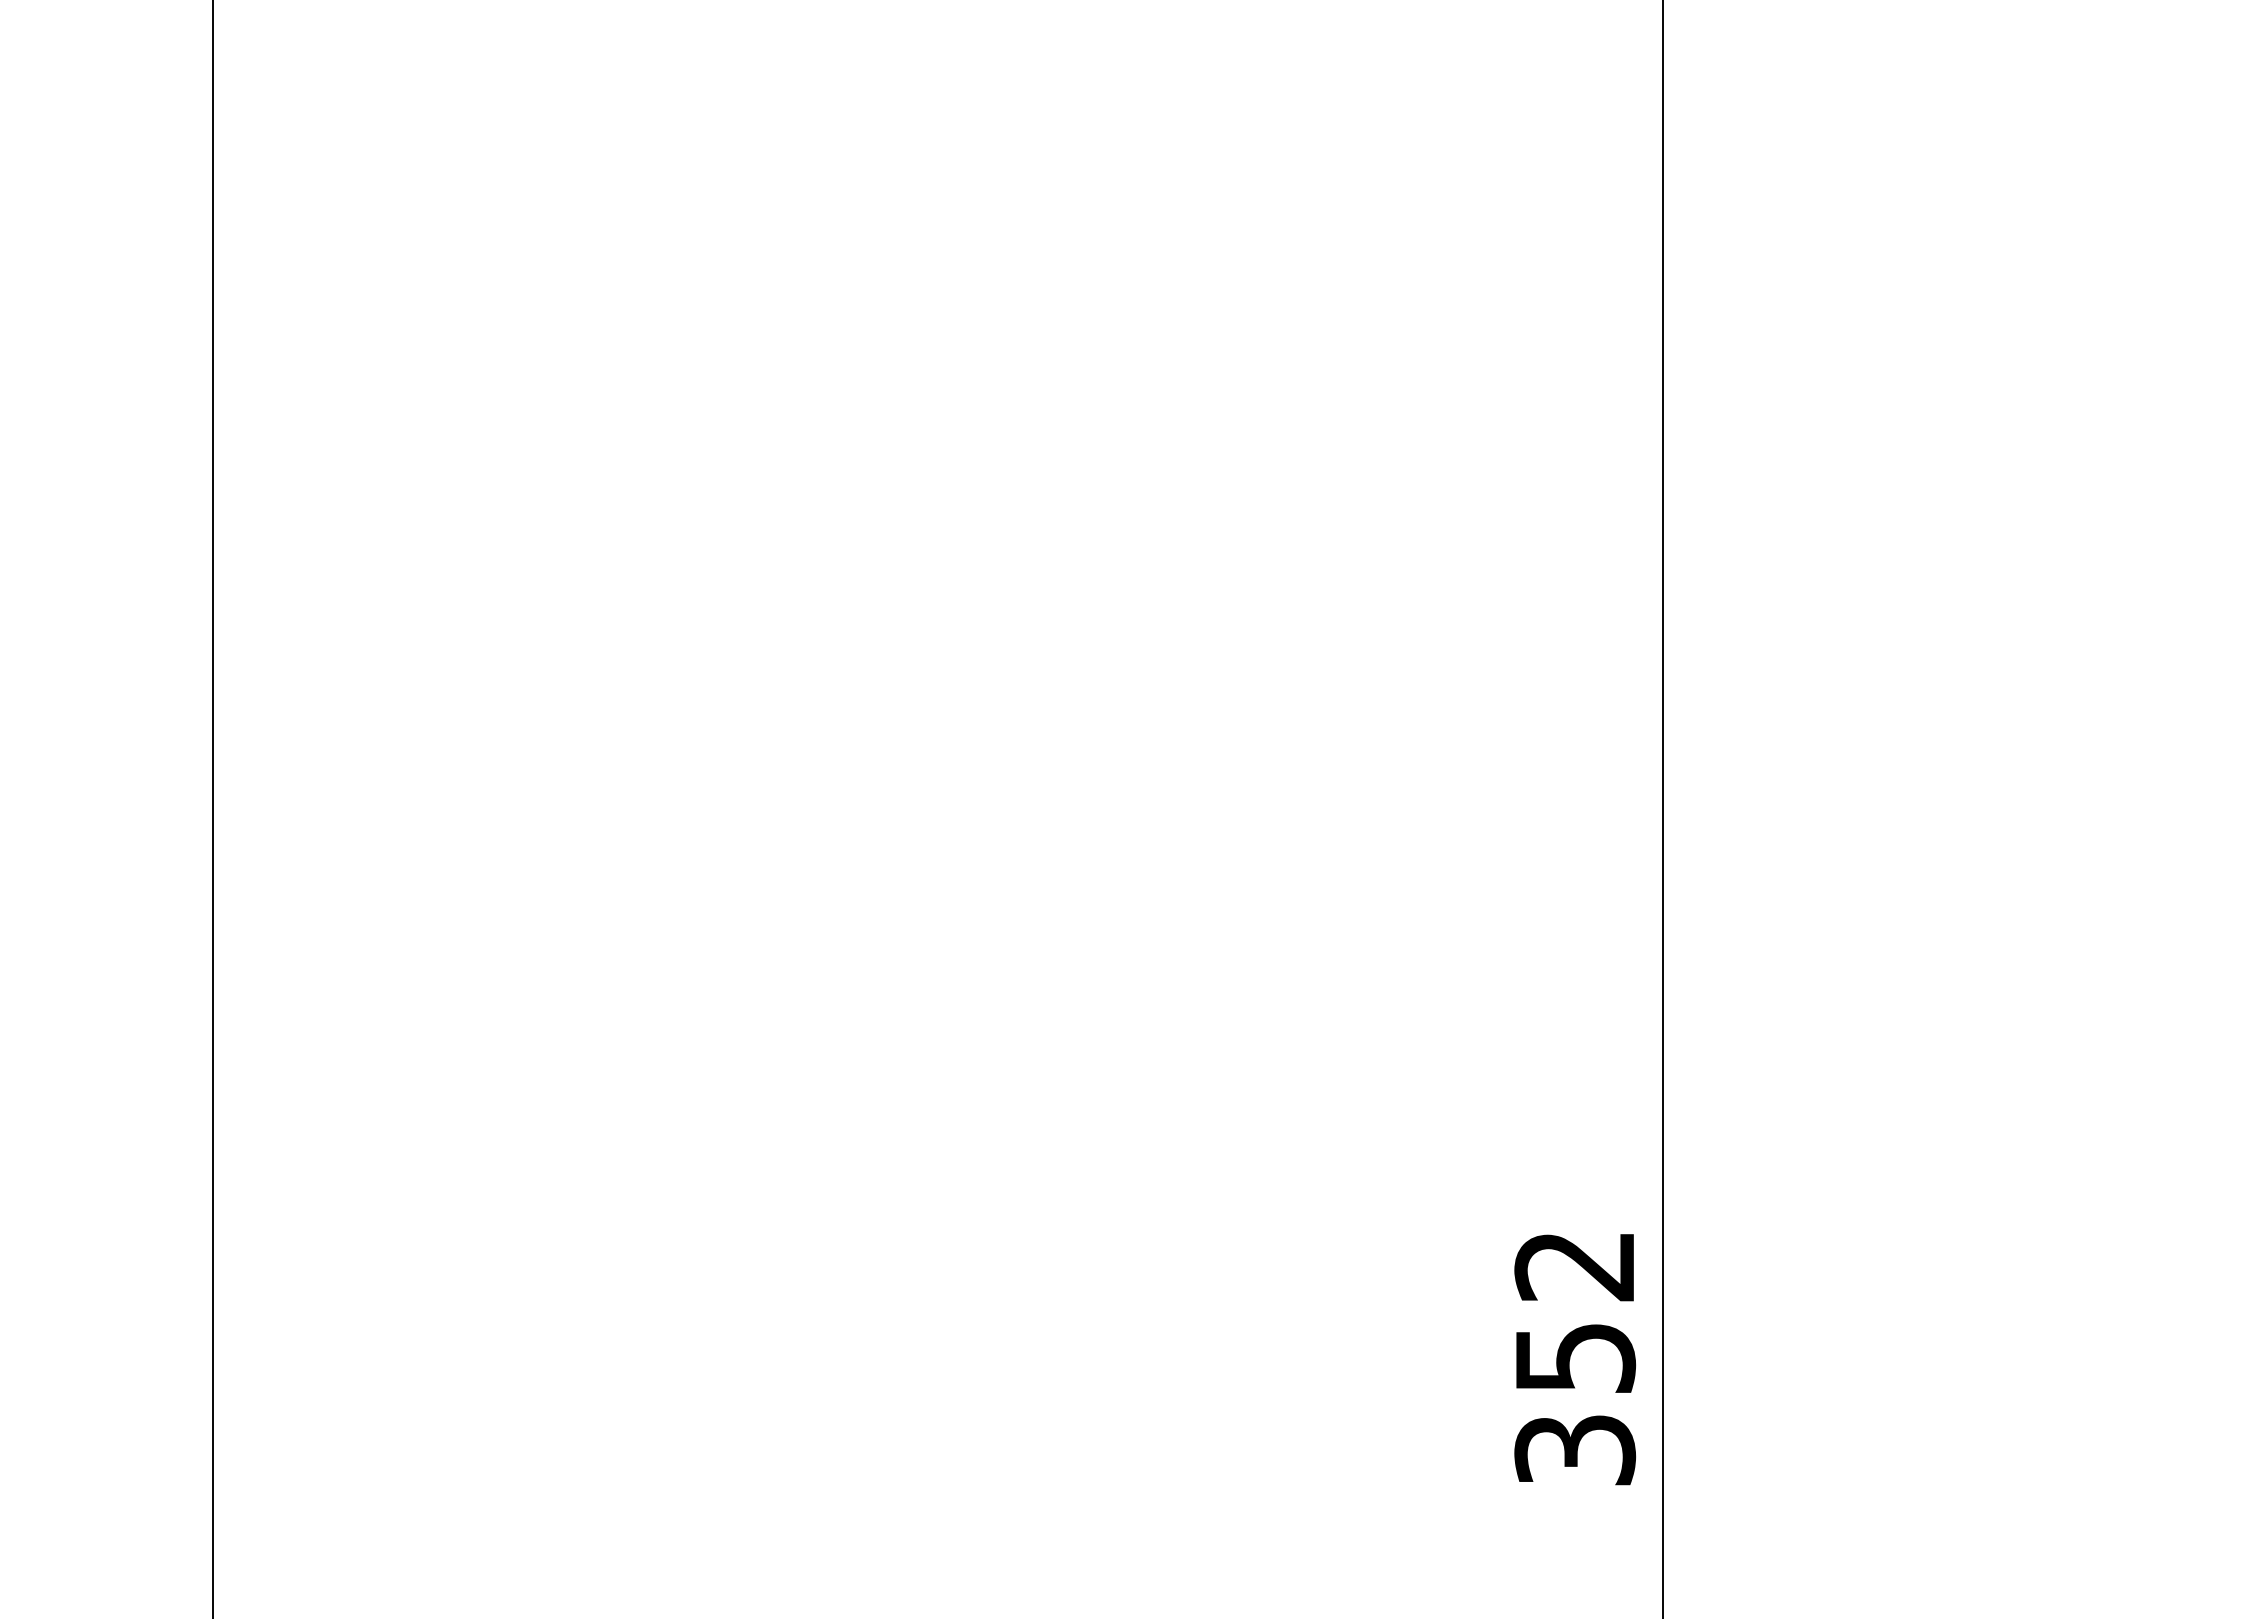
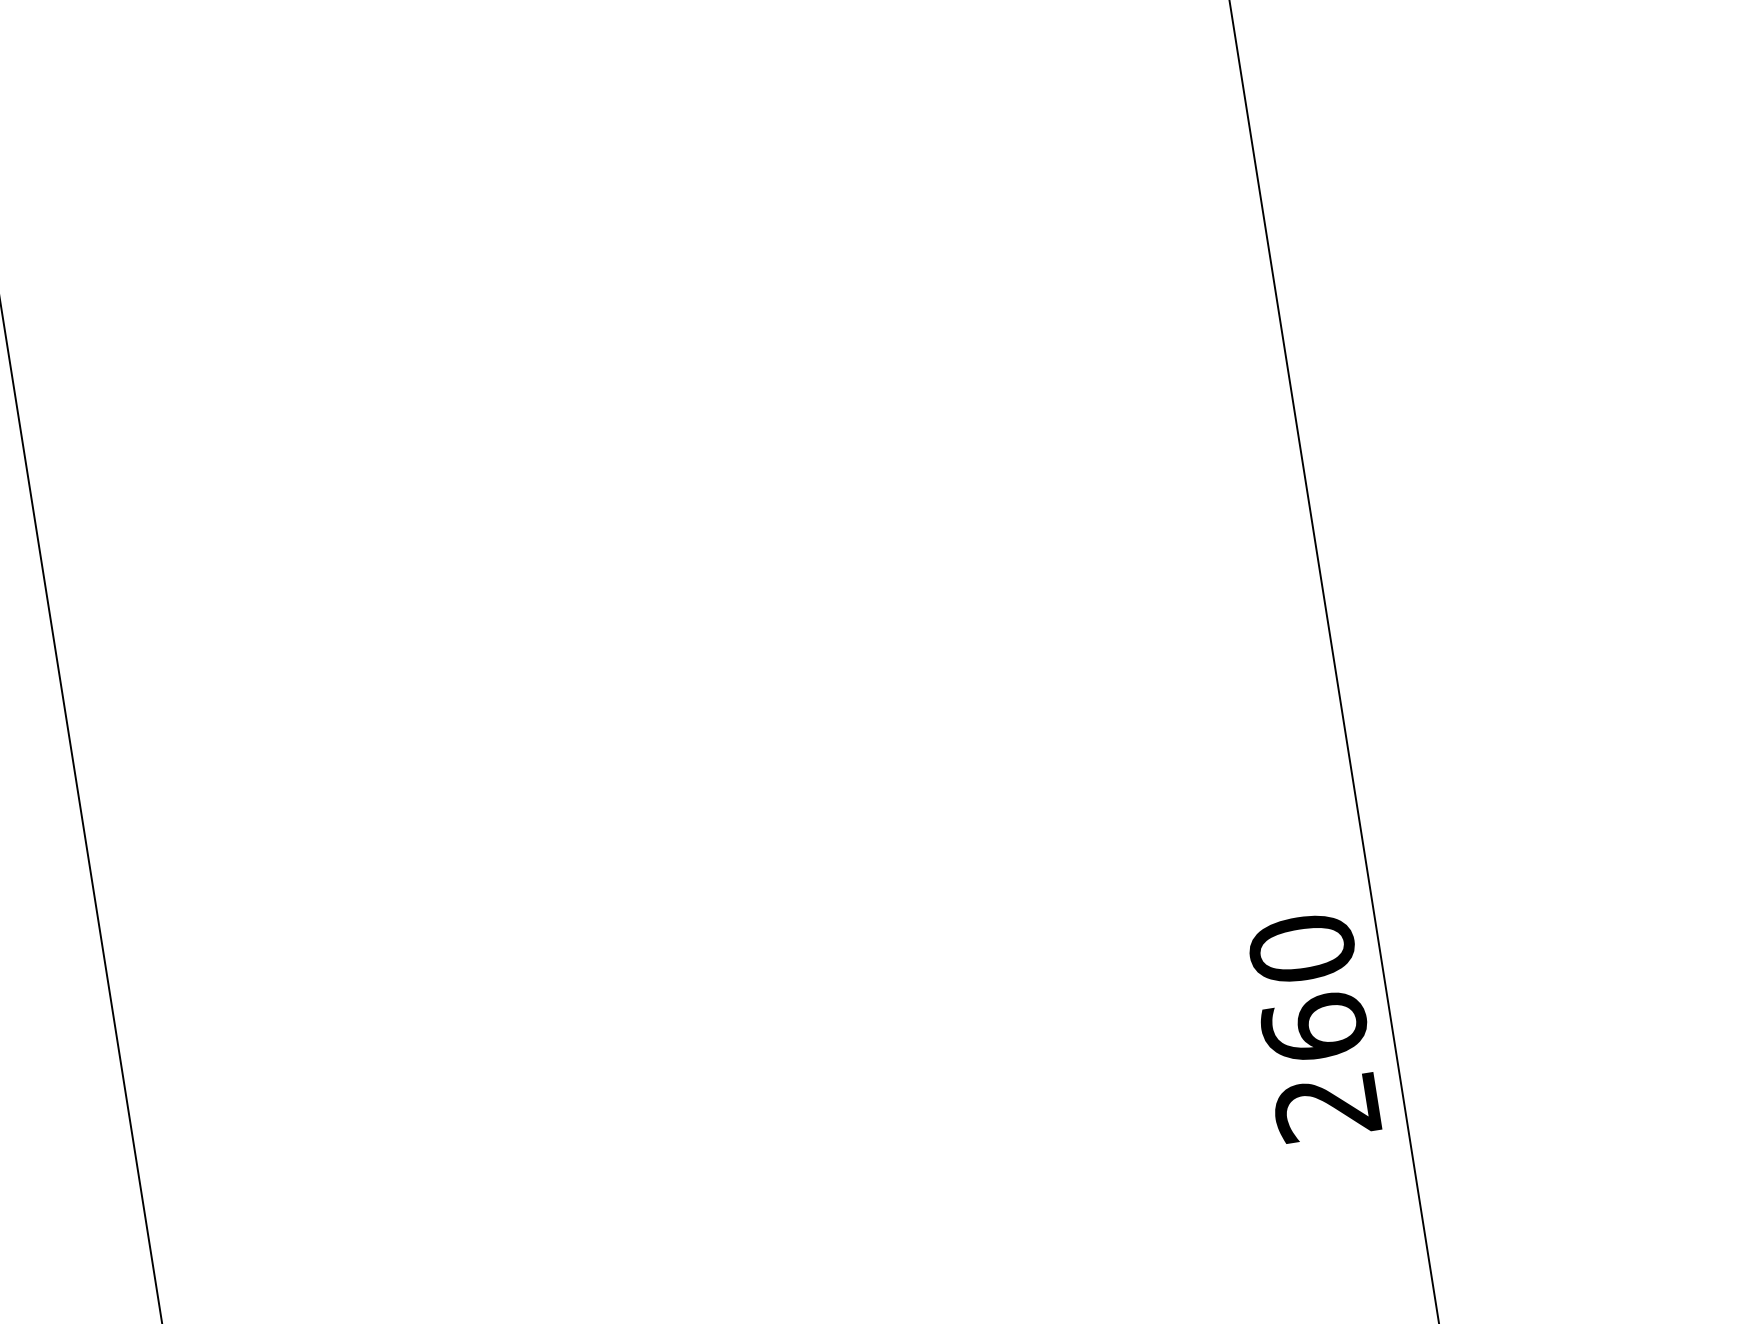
text: (1575, 1357) -> (1314, 1027), 352 -> 260

